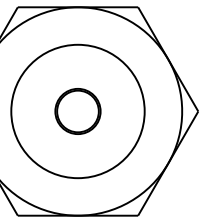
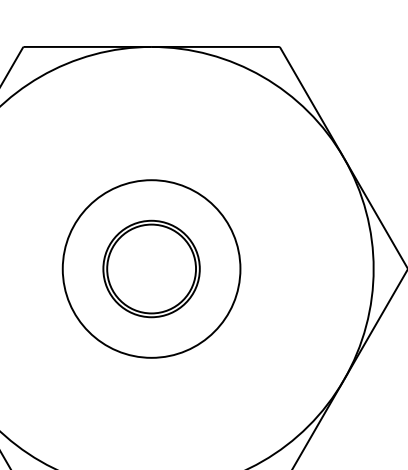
circle: (77, 111) -> (150, 269), size x0.62

